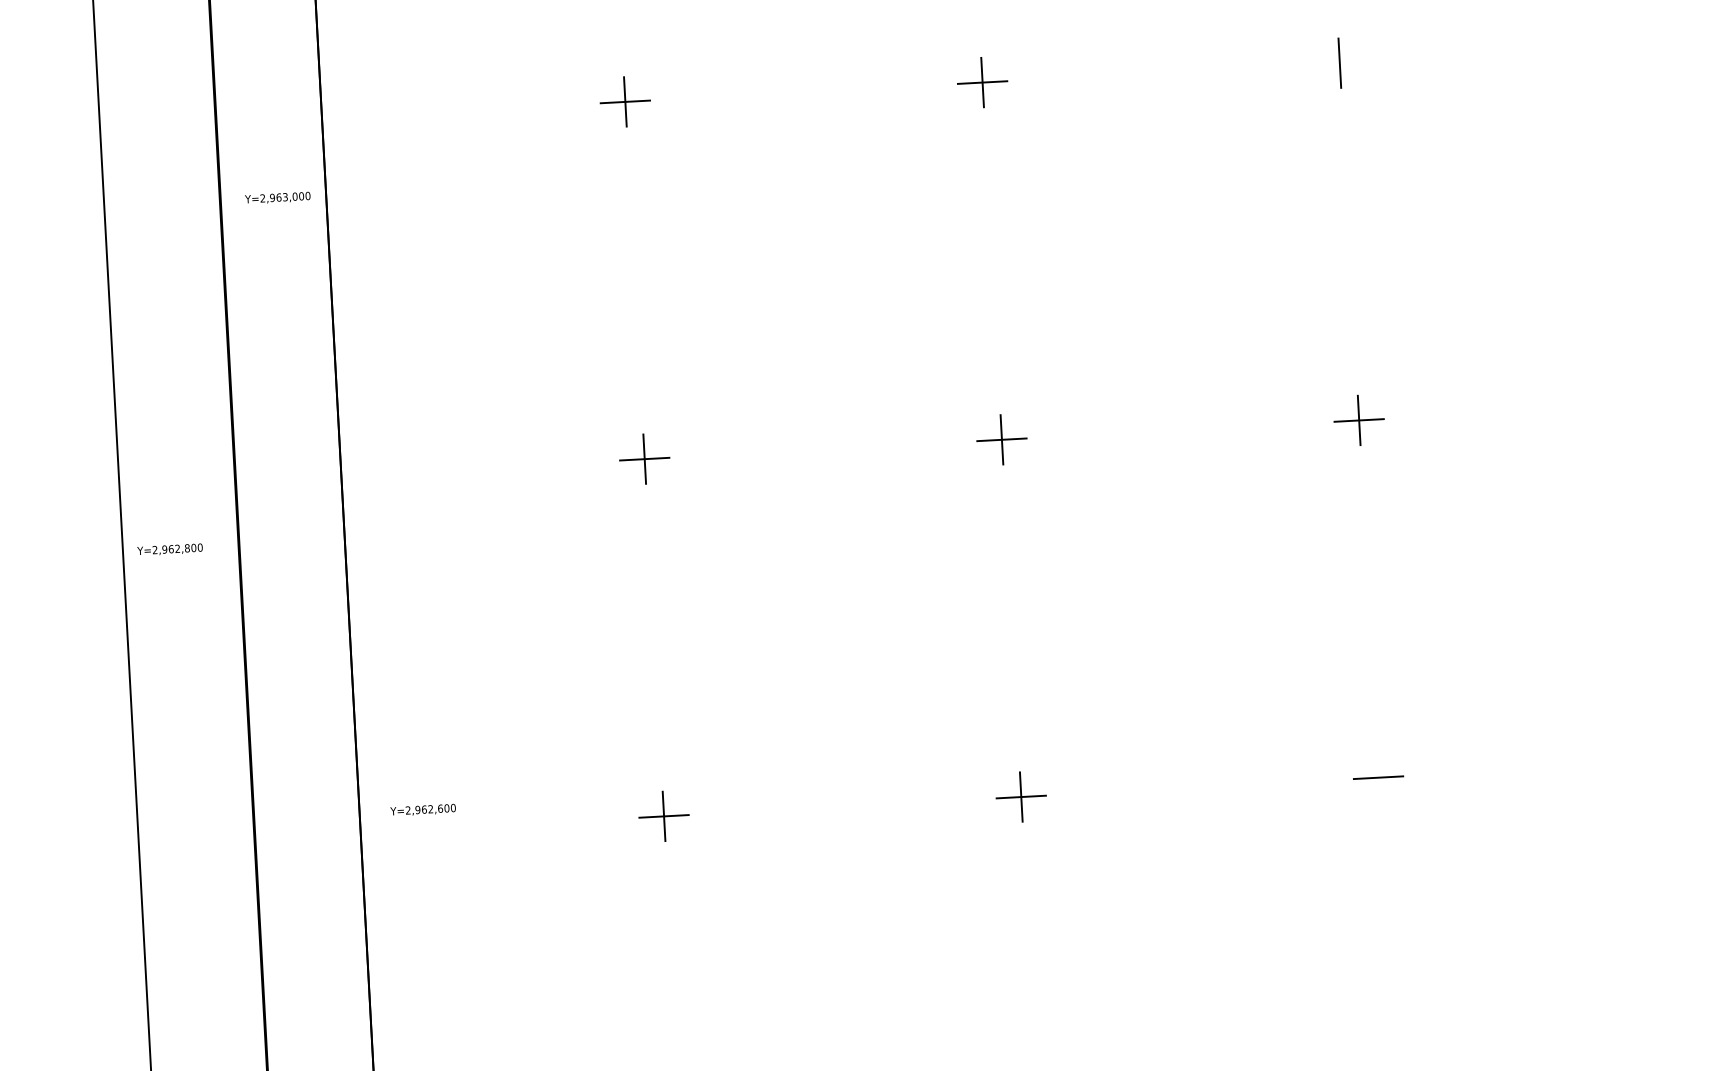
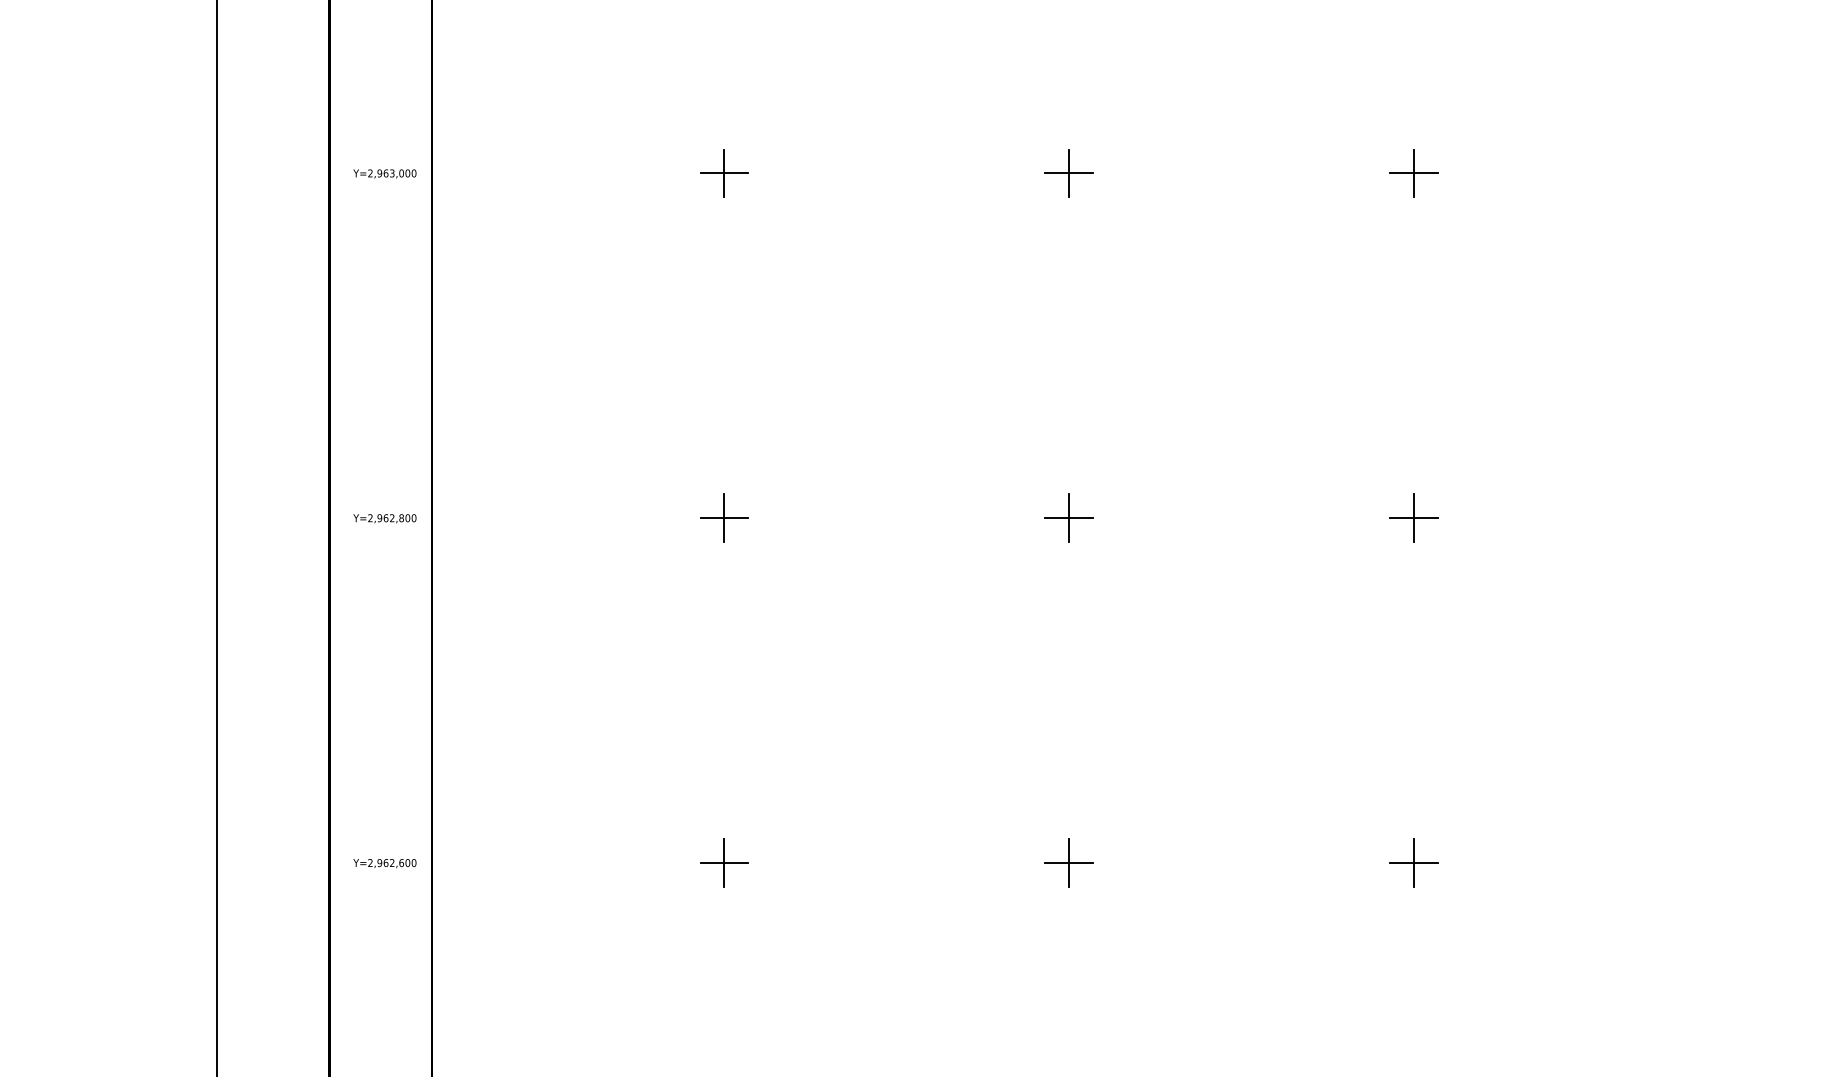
line: (1339, 63) -> (1413, 173), added
text: (277, 197) -> (384, 173), moved
text: (169, 549) -> (384, 518), moved
line: (1378, 777) -> (1413, 862), added
text: (422, 810) -> (384, 863), moved

